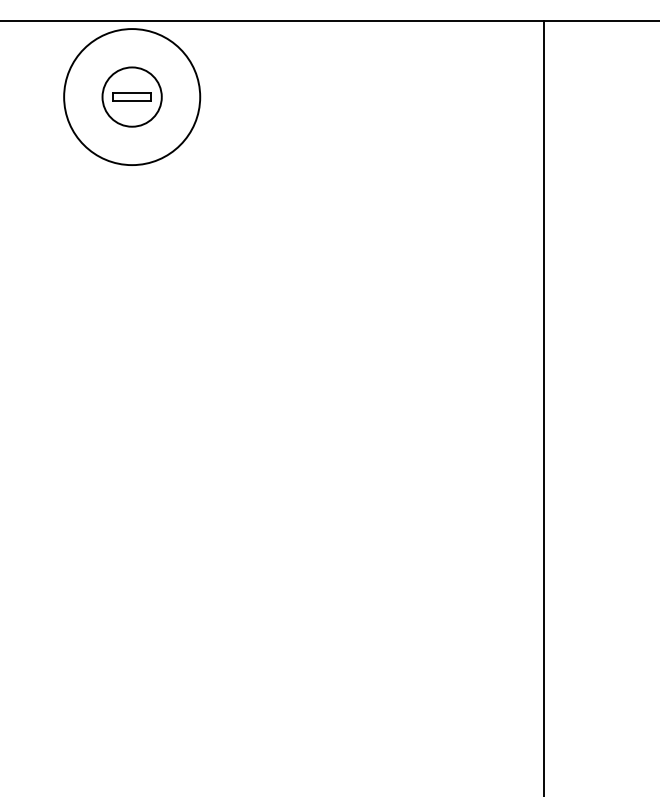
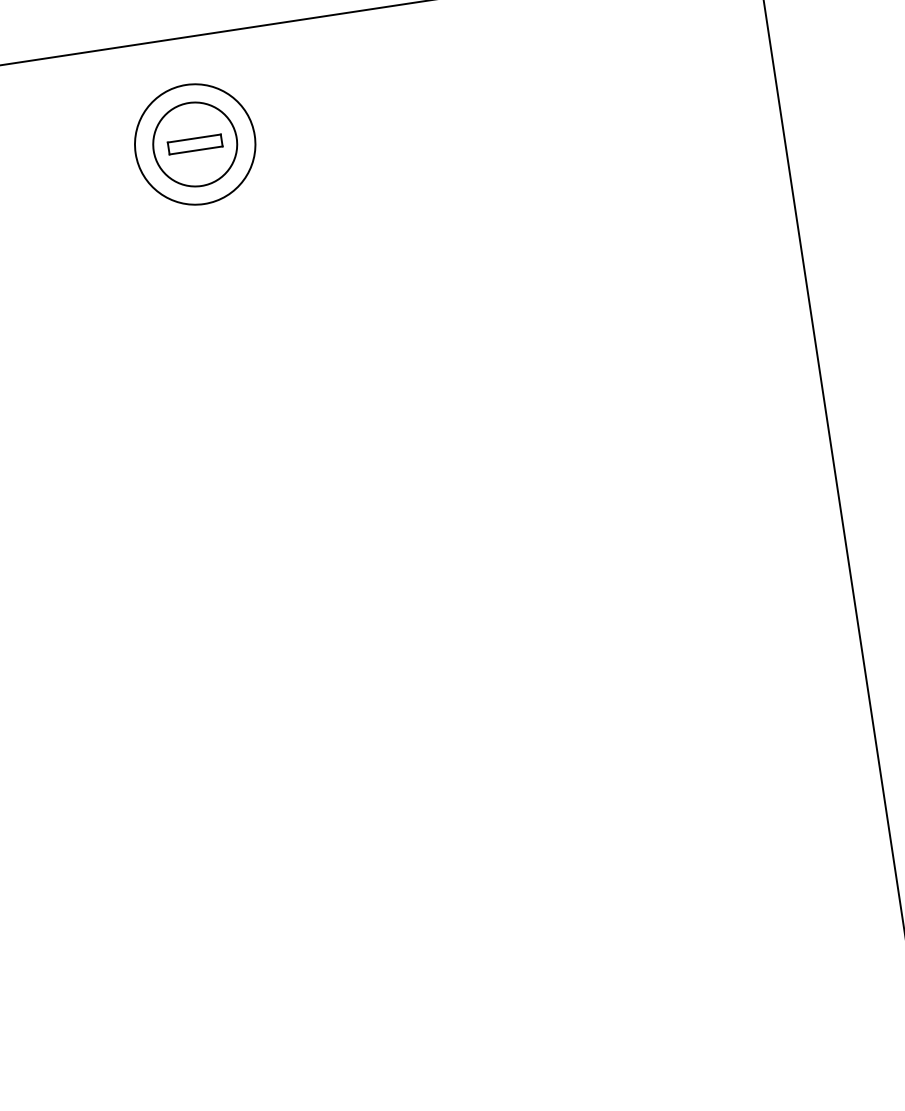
circle: (131, 96) -> (194, 143), size x0.62

